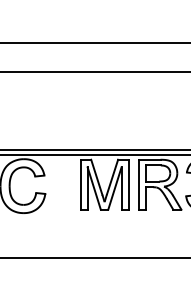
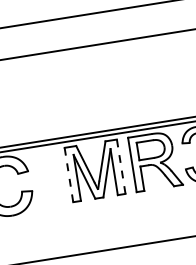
line: (80, 184) -> (68, 174), solid -> dashed
line: (128, 184) -> (121, 166), solid -> dashed

